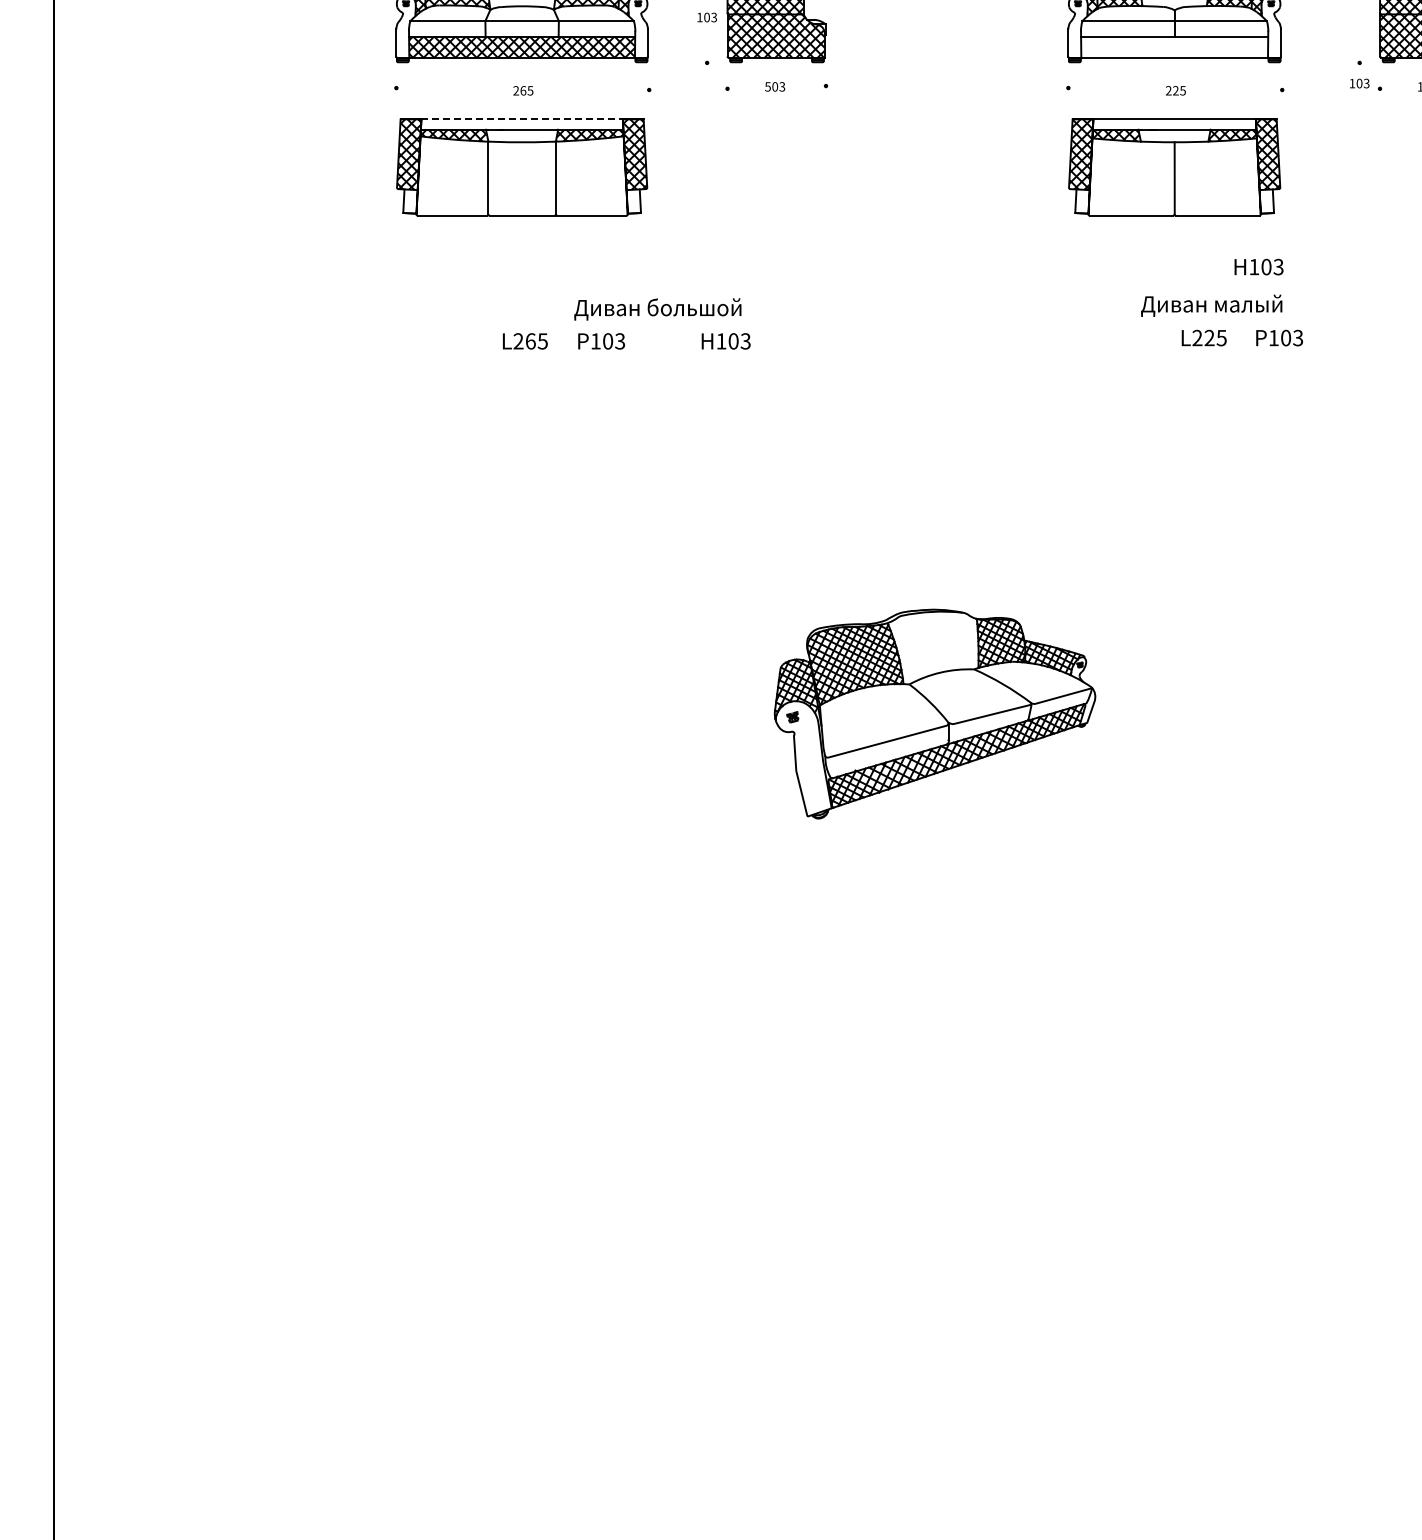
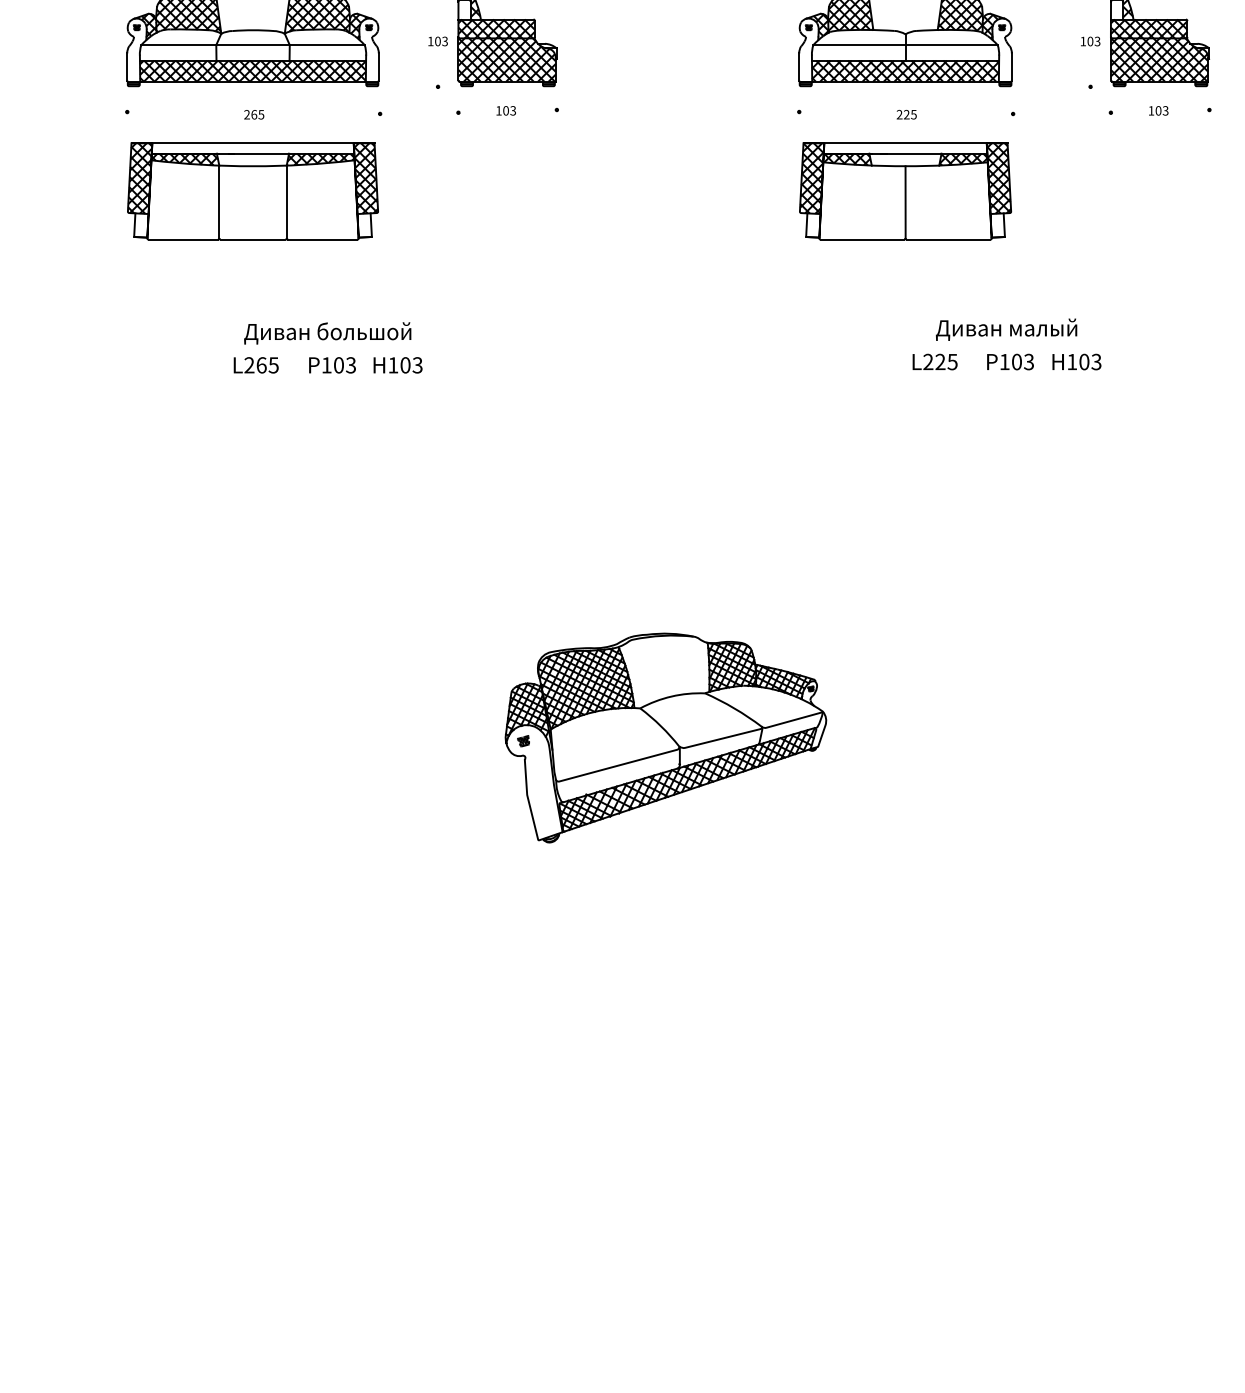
hatch: (1174, 46) -> (905, 70), added
text: (1359, 83) -> (1090, 41), moved
text: (767, 86) -> (498, 110), 503 -> 103
line: (522, 119) -> (253, 143), dashed -> solid
text: (1258, 266) -> (1076, 361), moved
text: (1211, 305) -> (1006, 329), moved
text: (657, 309) -> (327, 333), moved
text: (725, 341) -> (397, 365), moved

